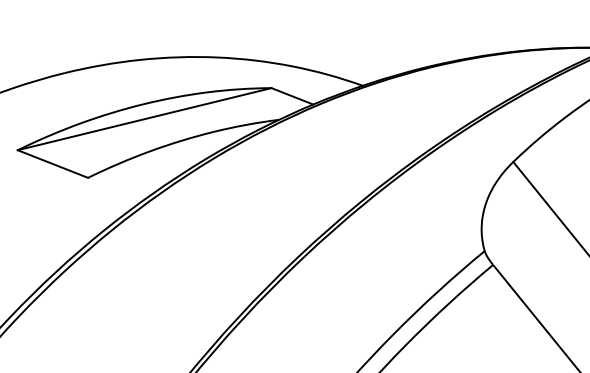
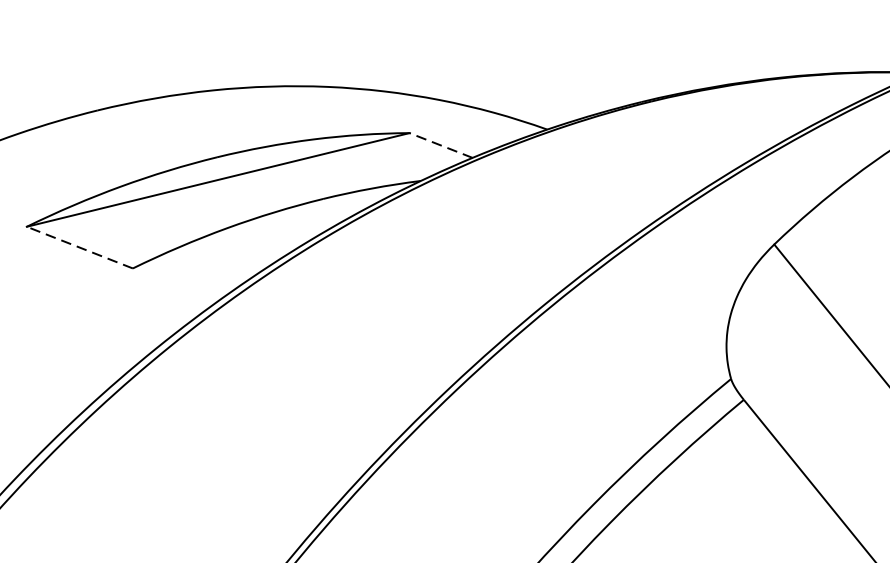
line: (291, 96) -> (439, 145), solid -> dashed
line: (52, 164) -> (79, 248), solid -> dashed

